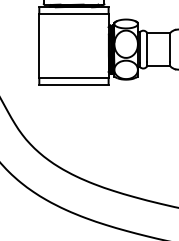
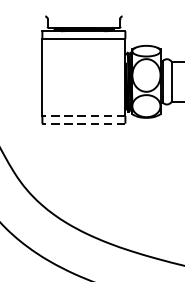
line: (73, 78) -> (83, 116), solid -> dashed
line: (73, 84) -> (83, 123), solid -> dashed

